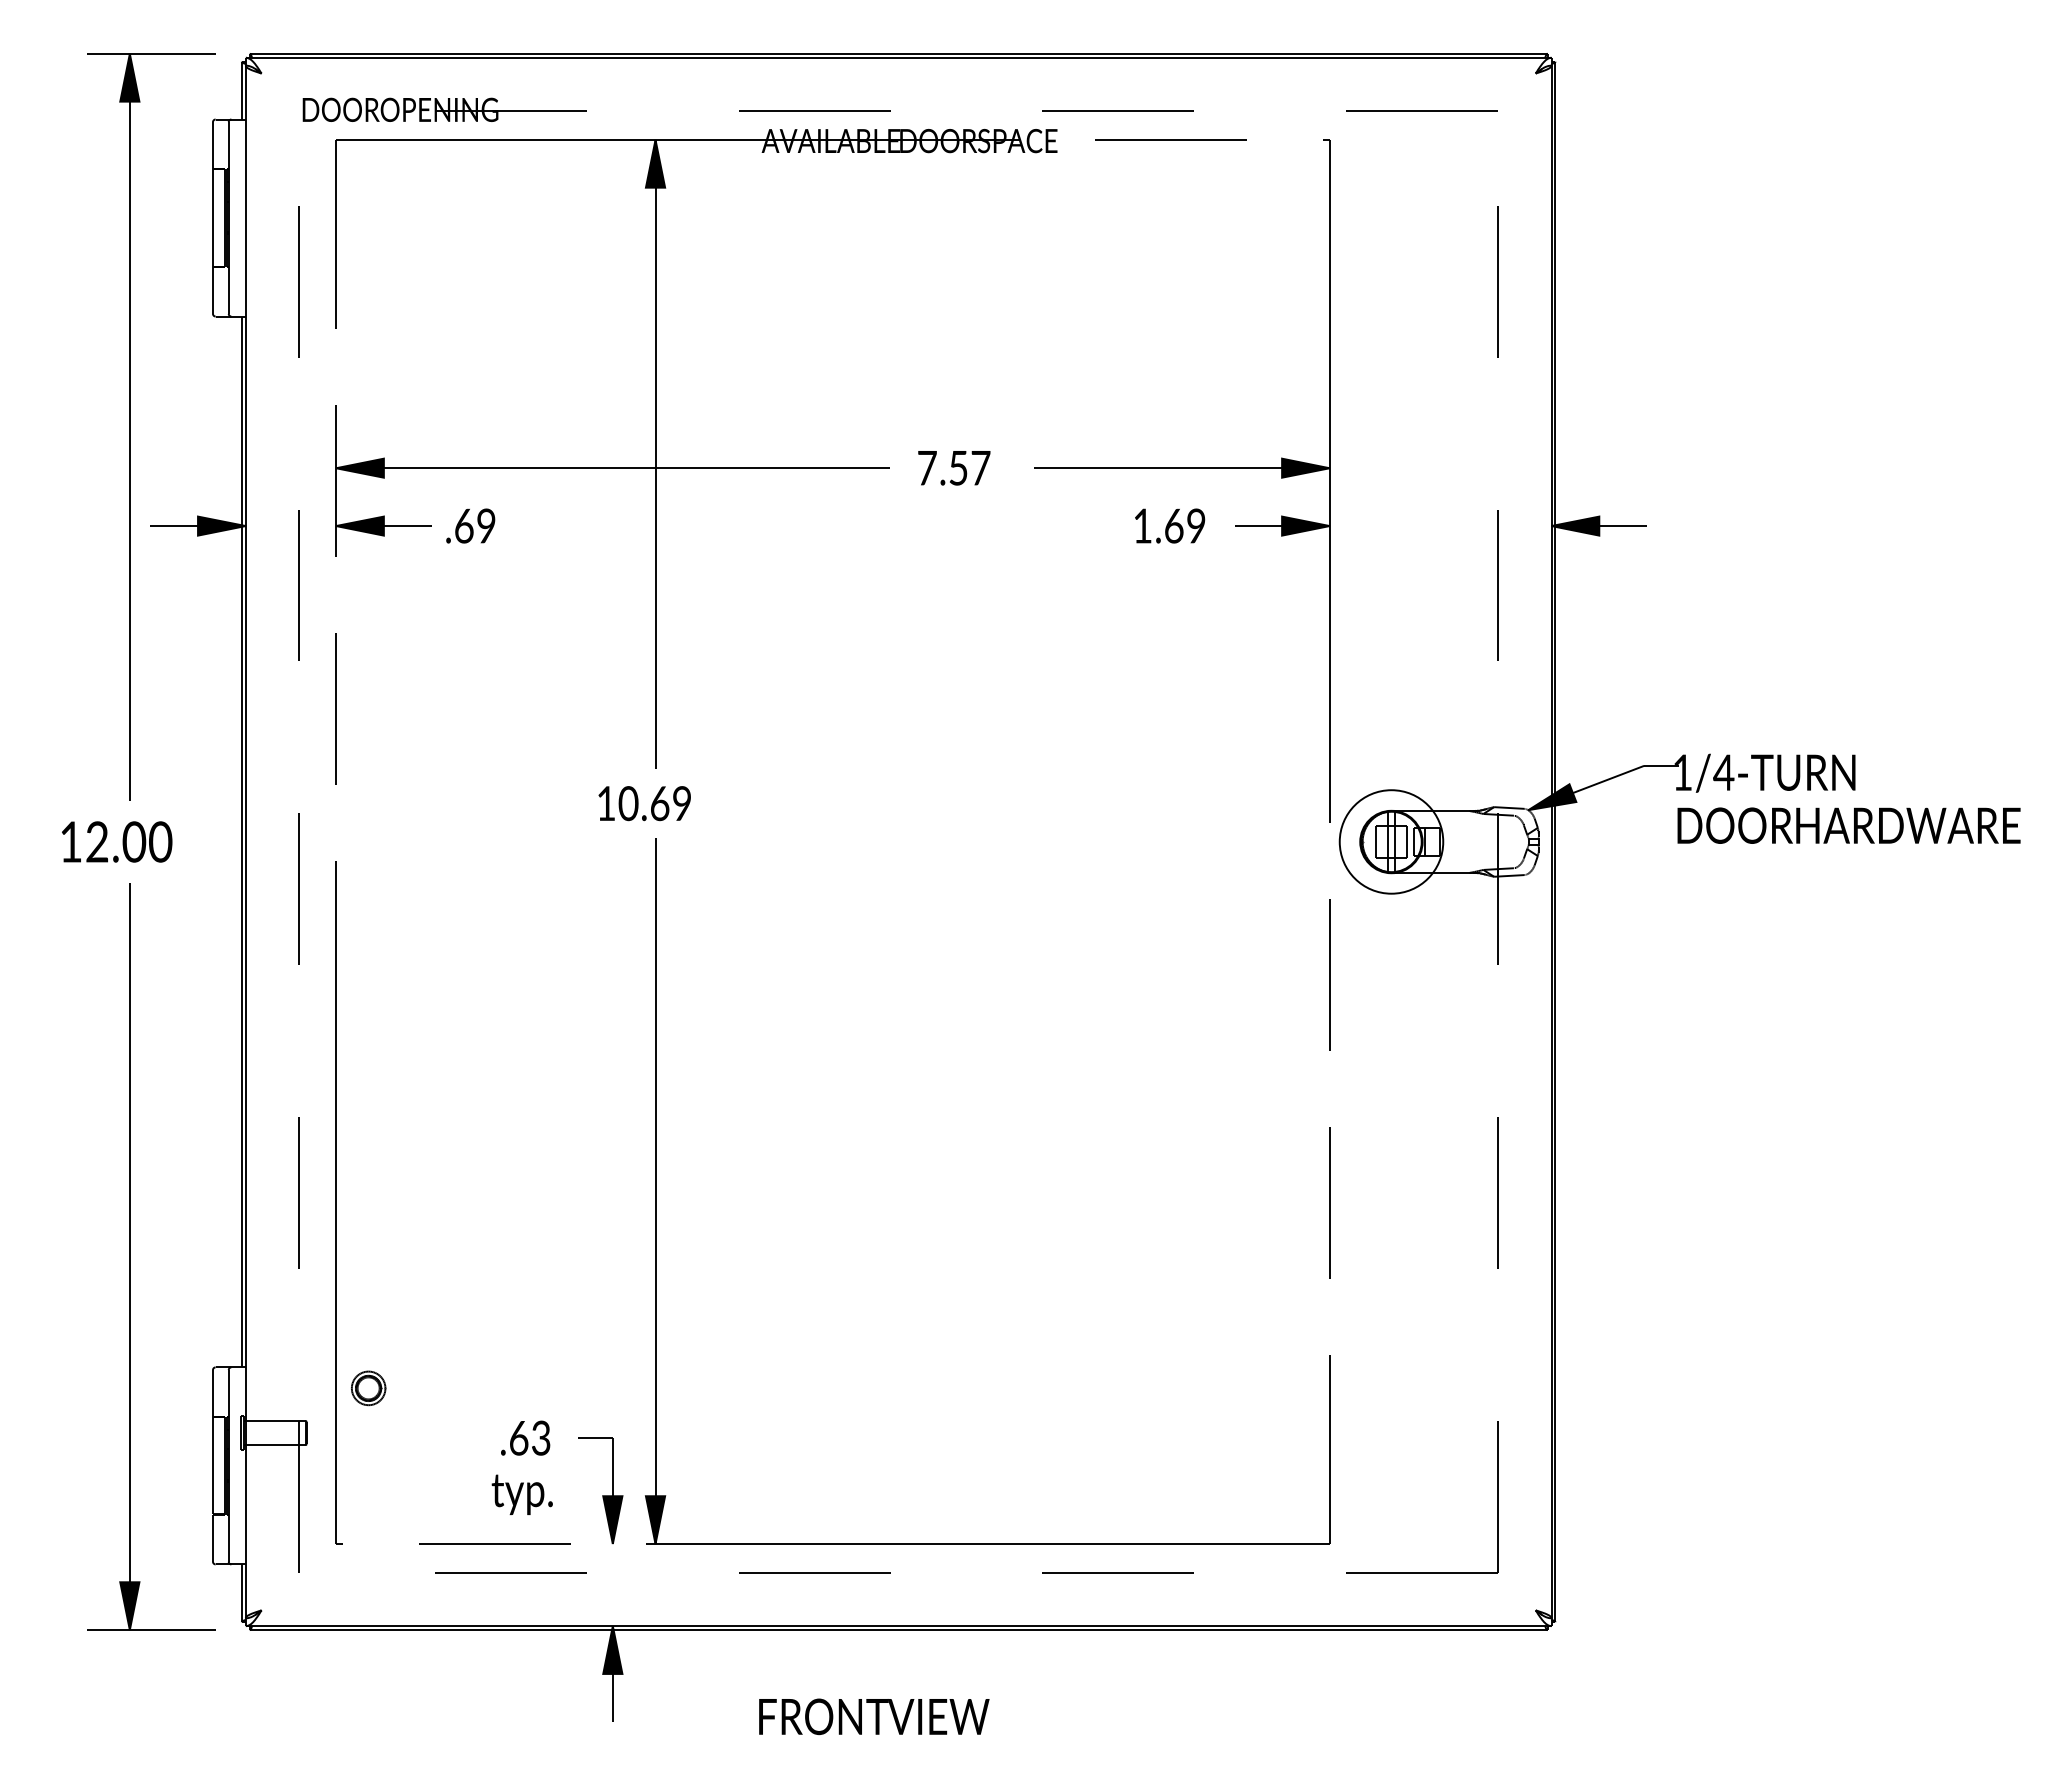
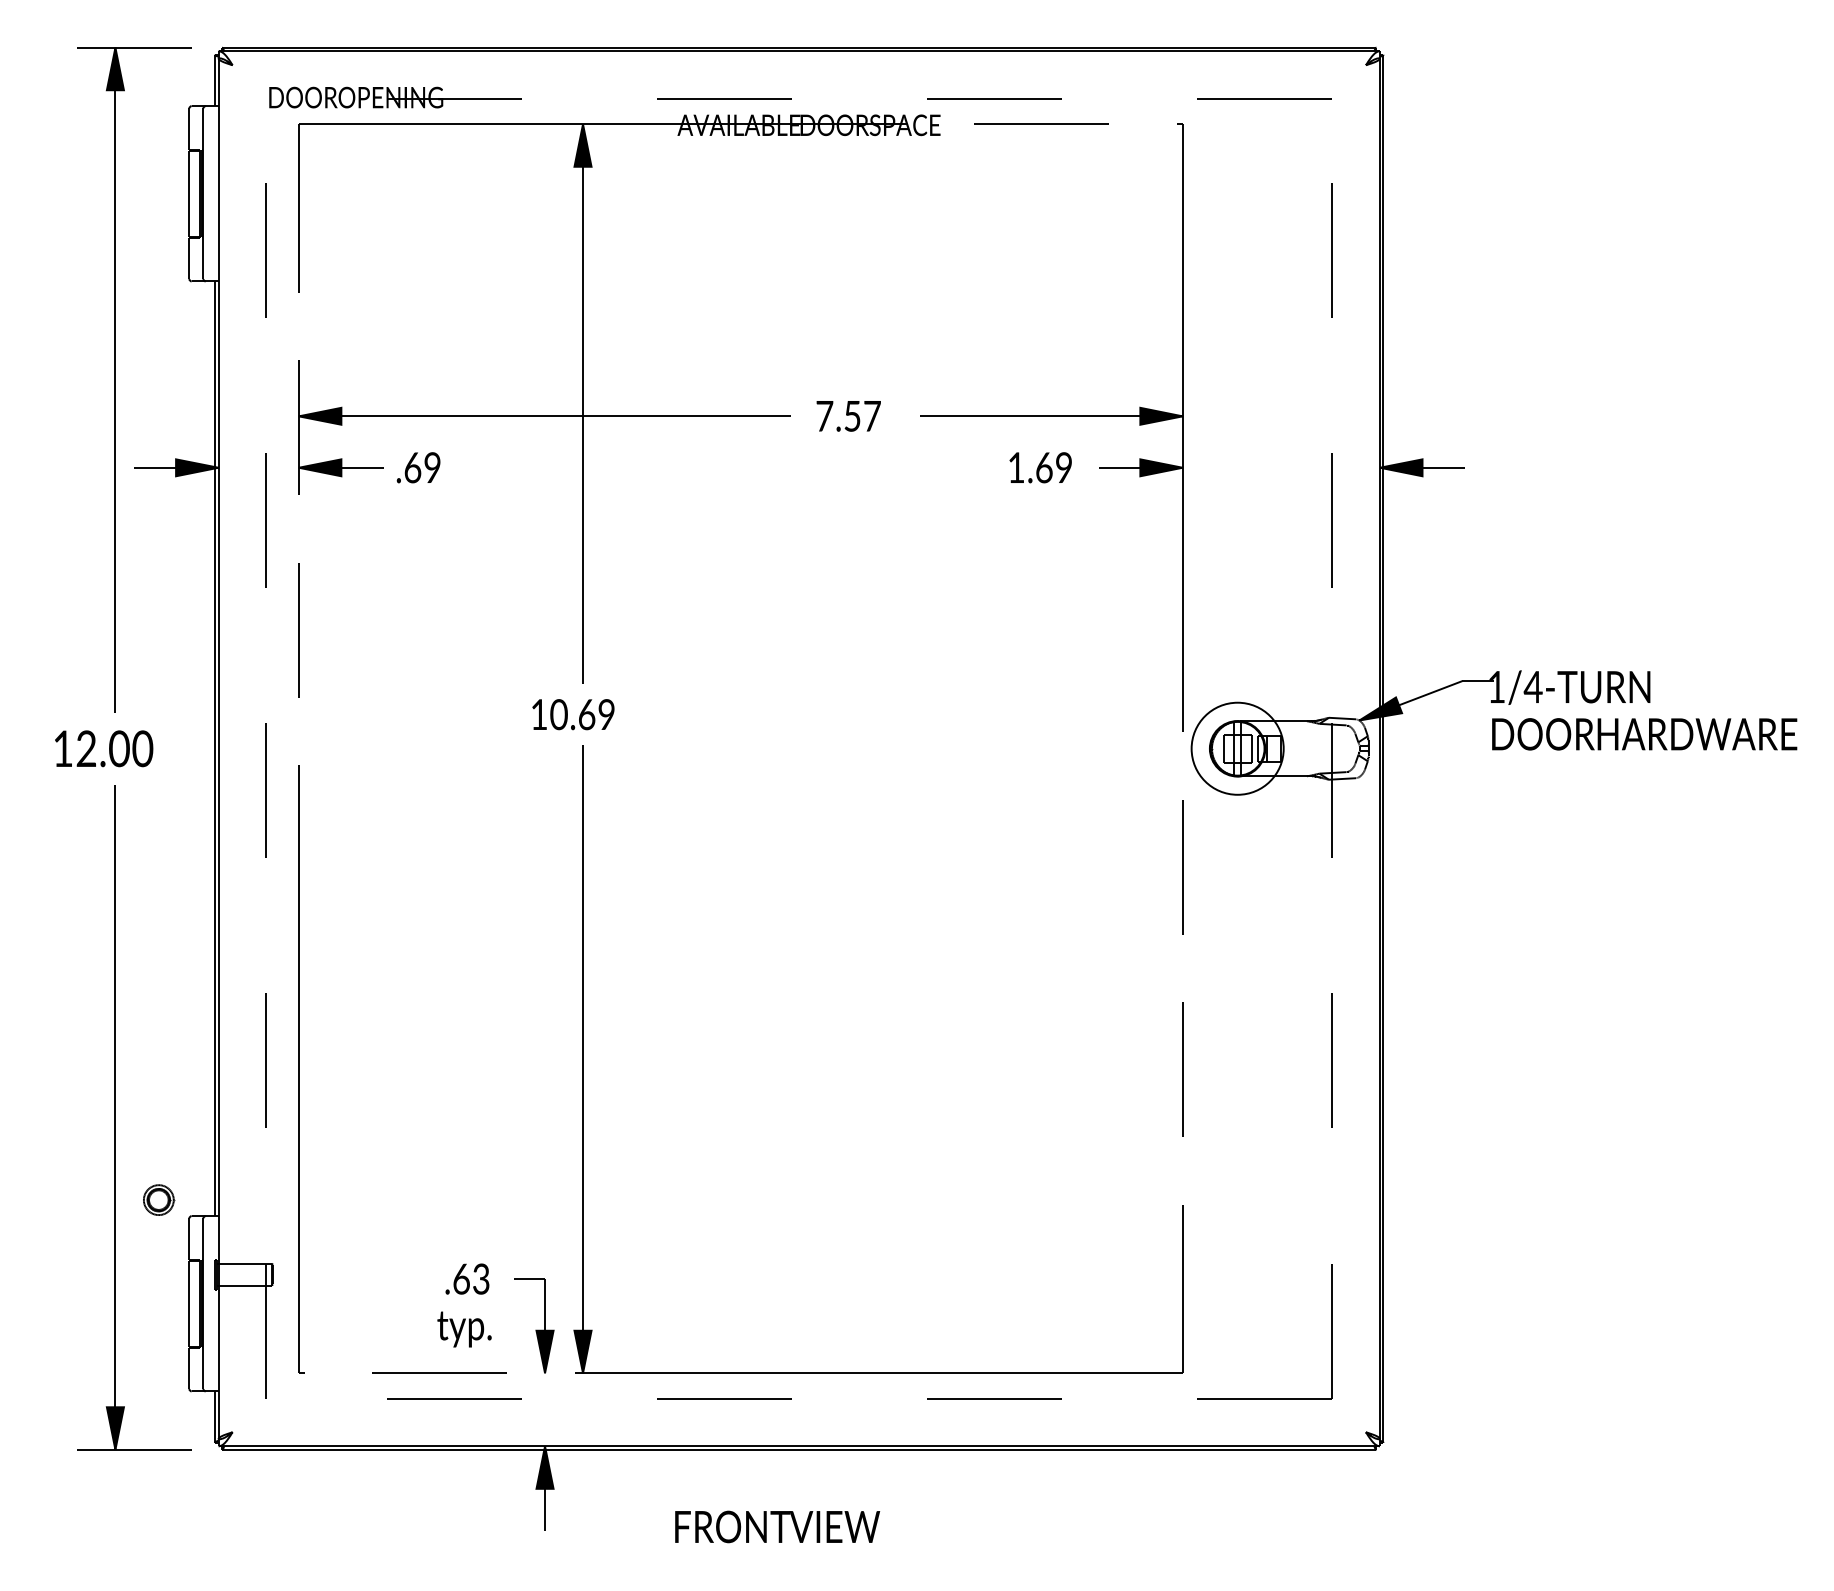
part: (368, 1388) -> (158, 1200), moved

